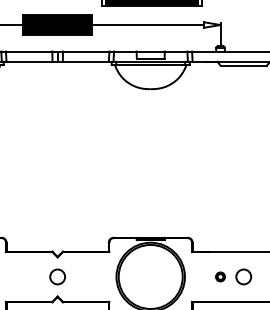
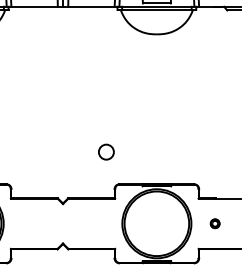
circle: (57, 276) -> (106, 151), moved
part: (220, 276) -> (215, 223), moved

